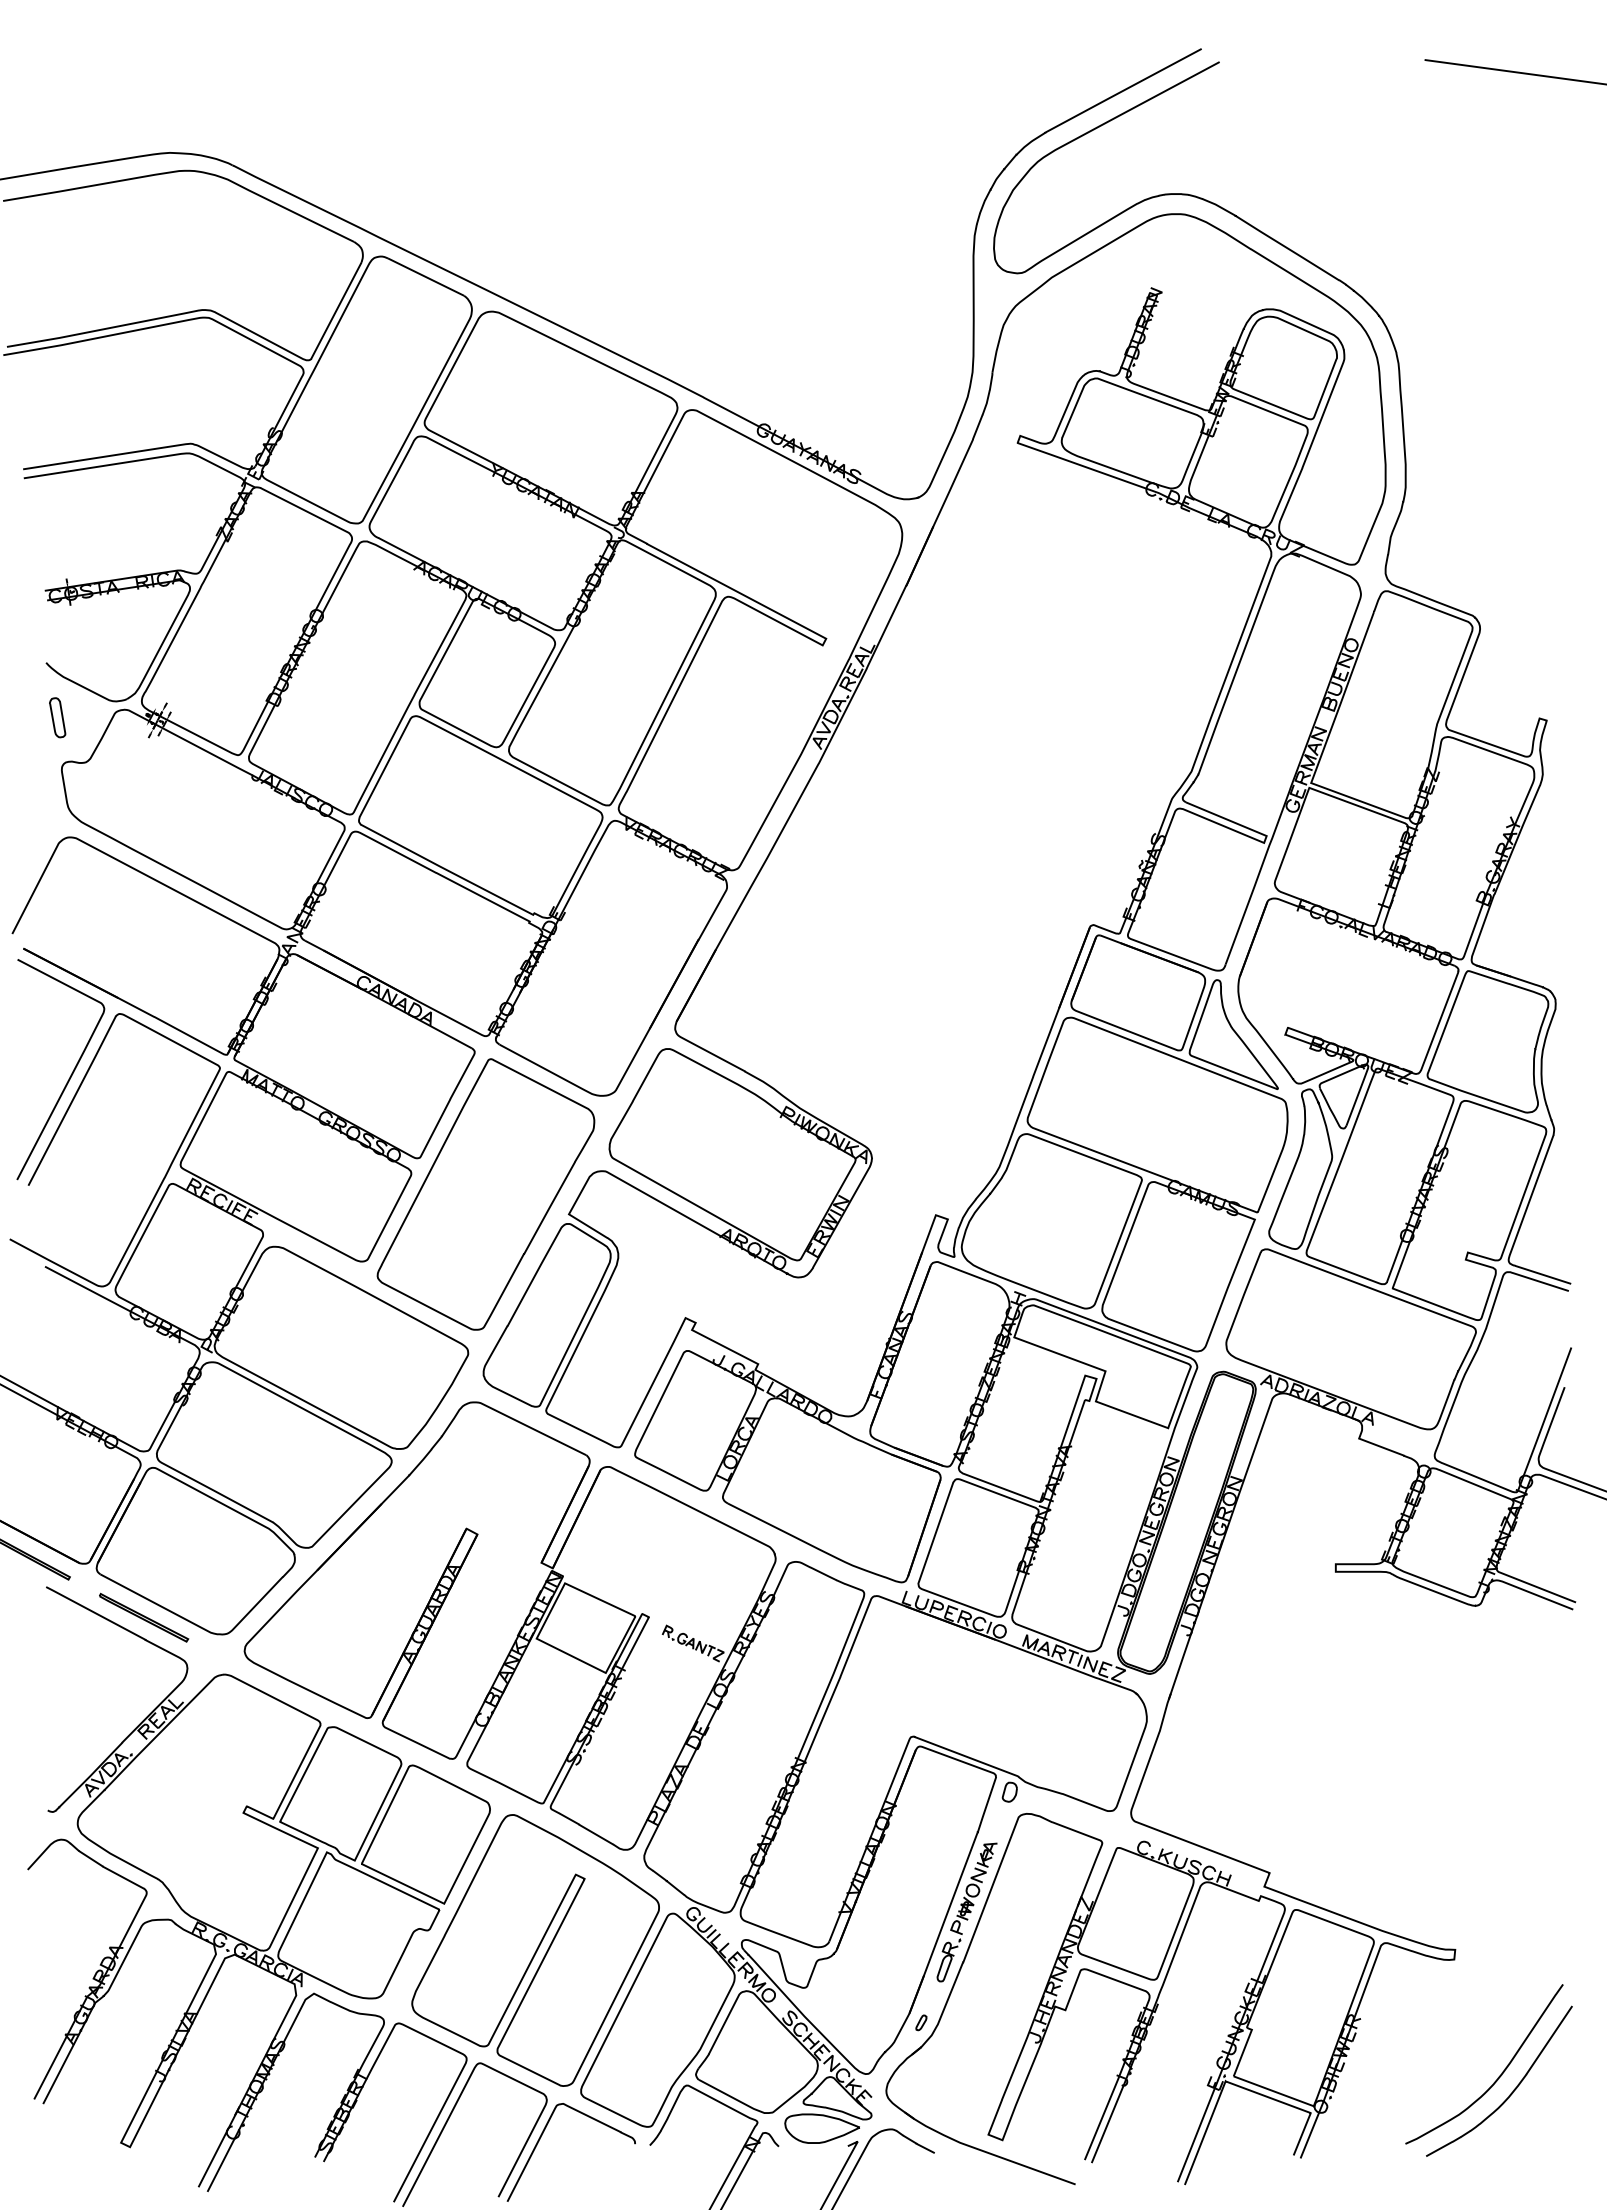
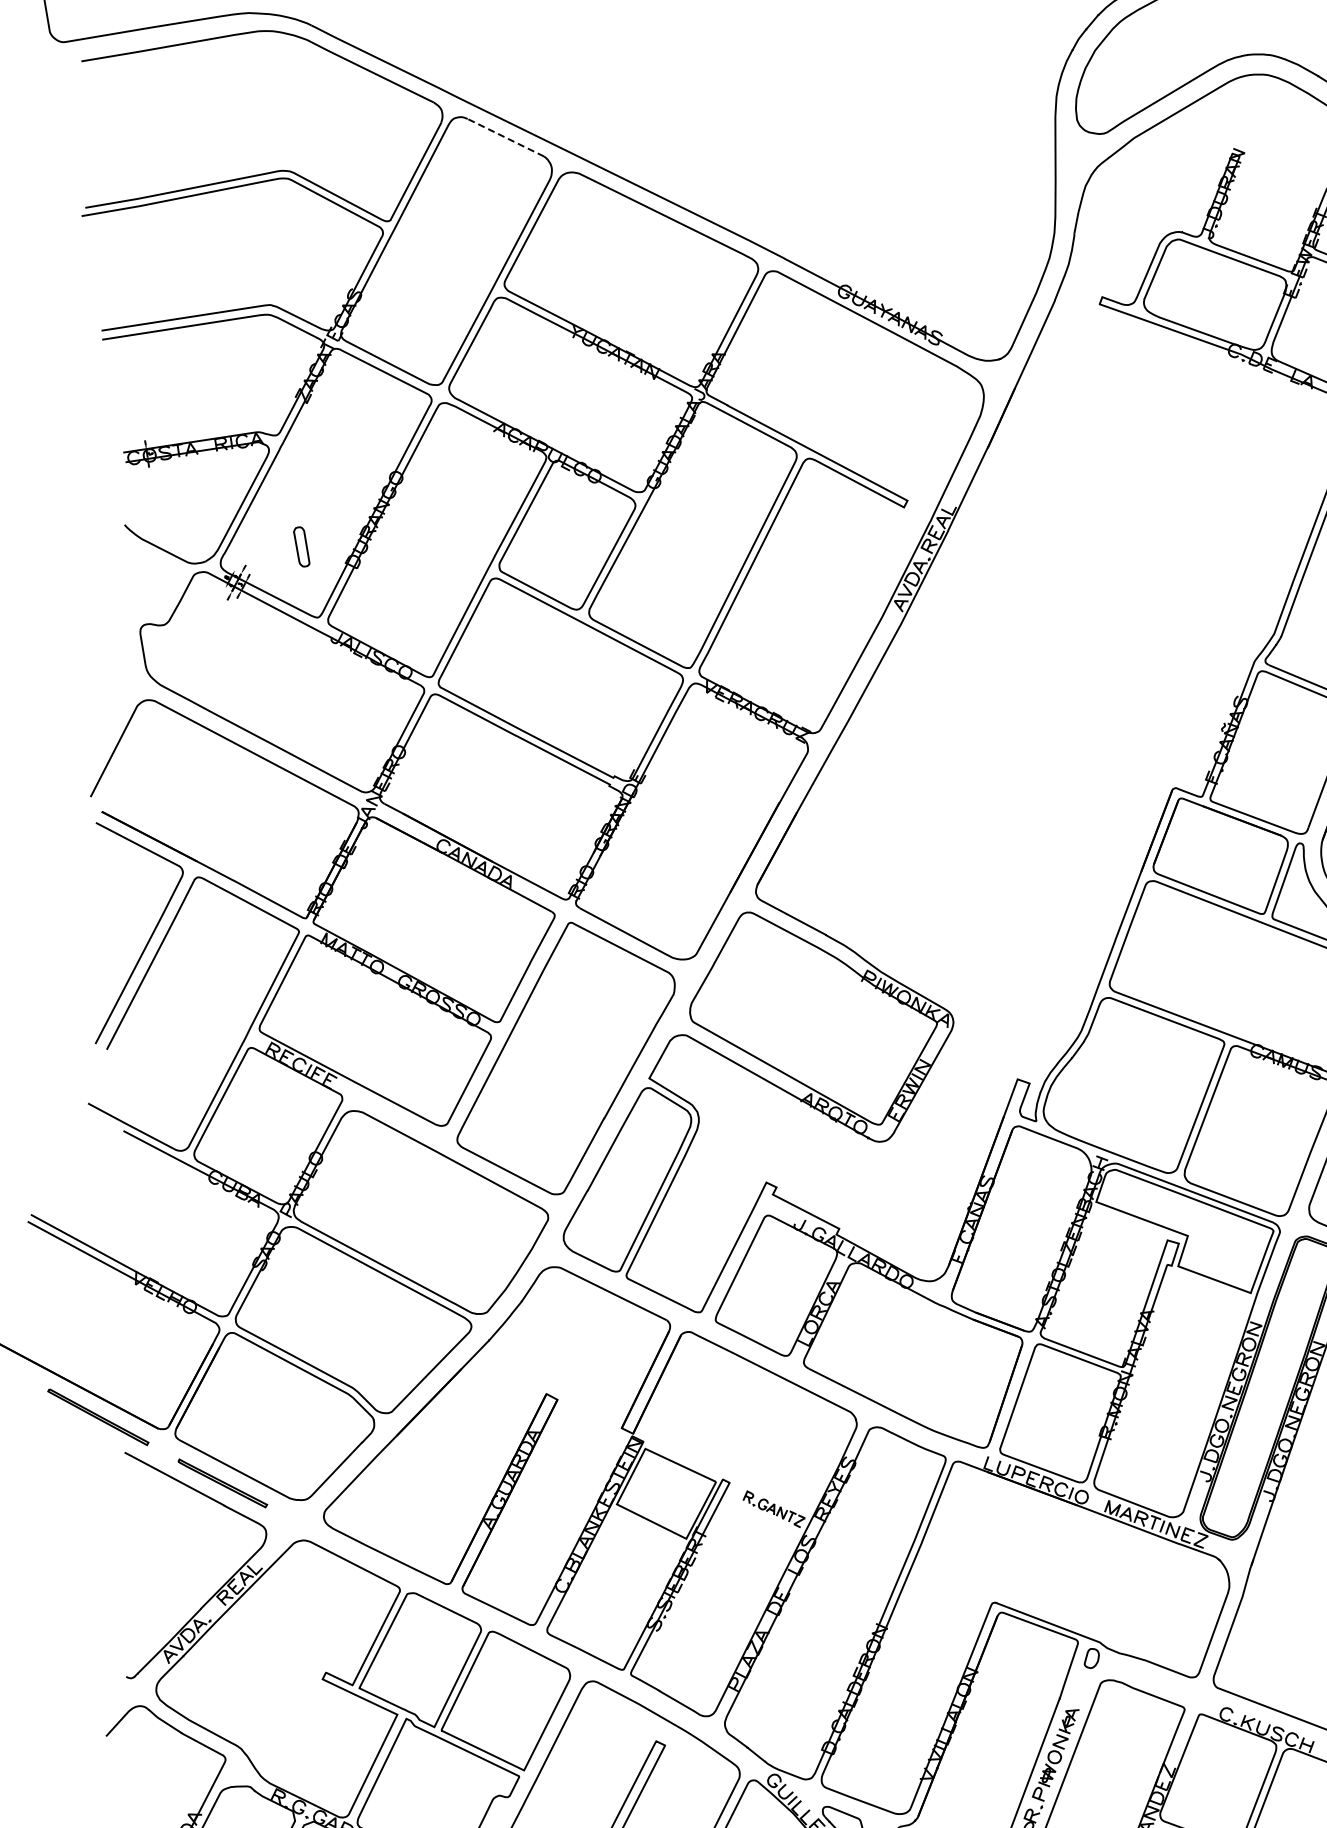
line: (425, 276) -> (505, 137), solid -> dashed
part: (57, 717) -> (301, 546), moved

